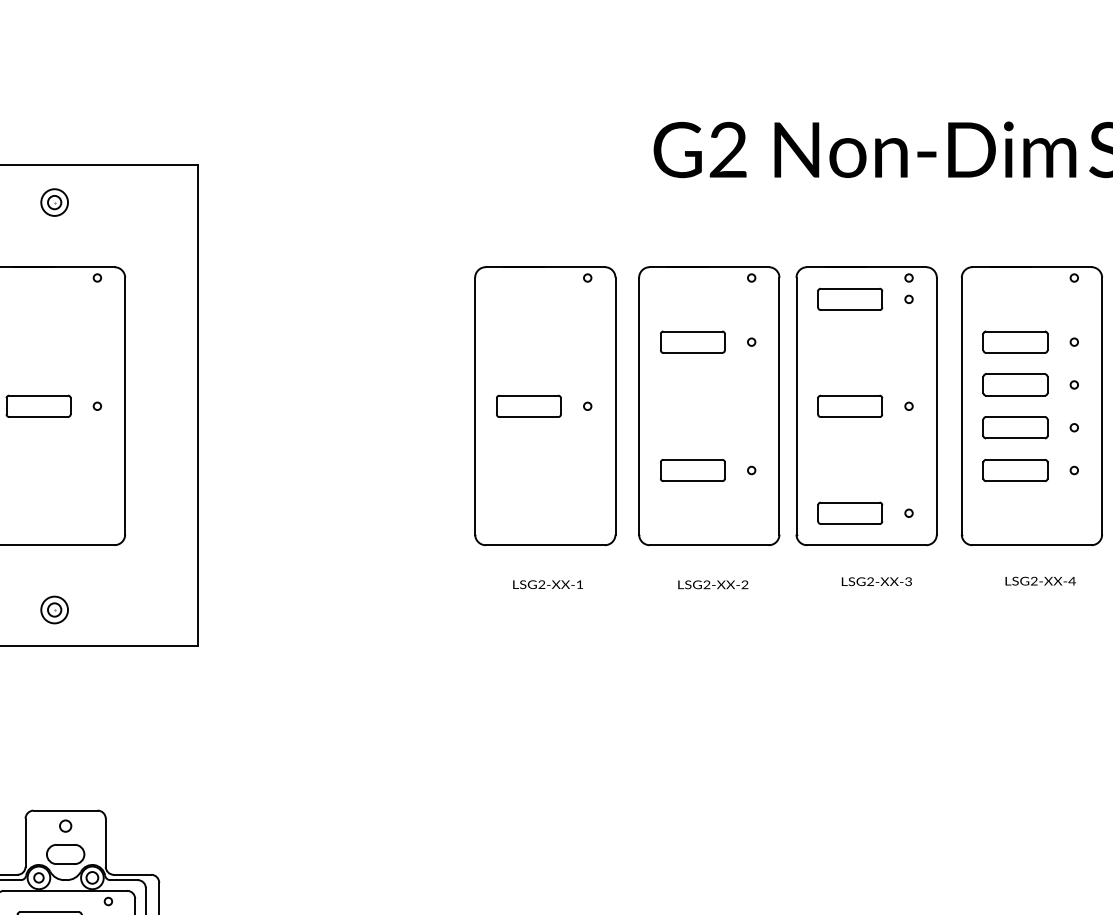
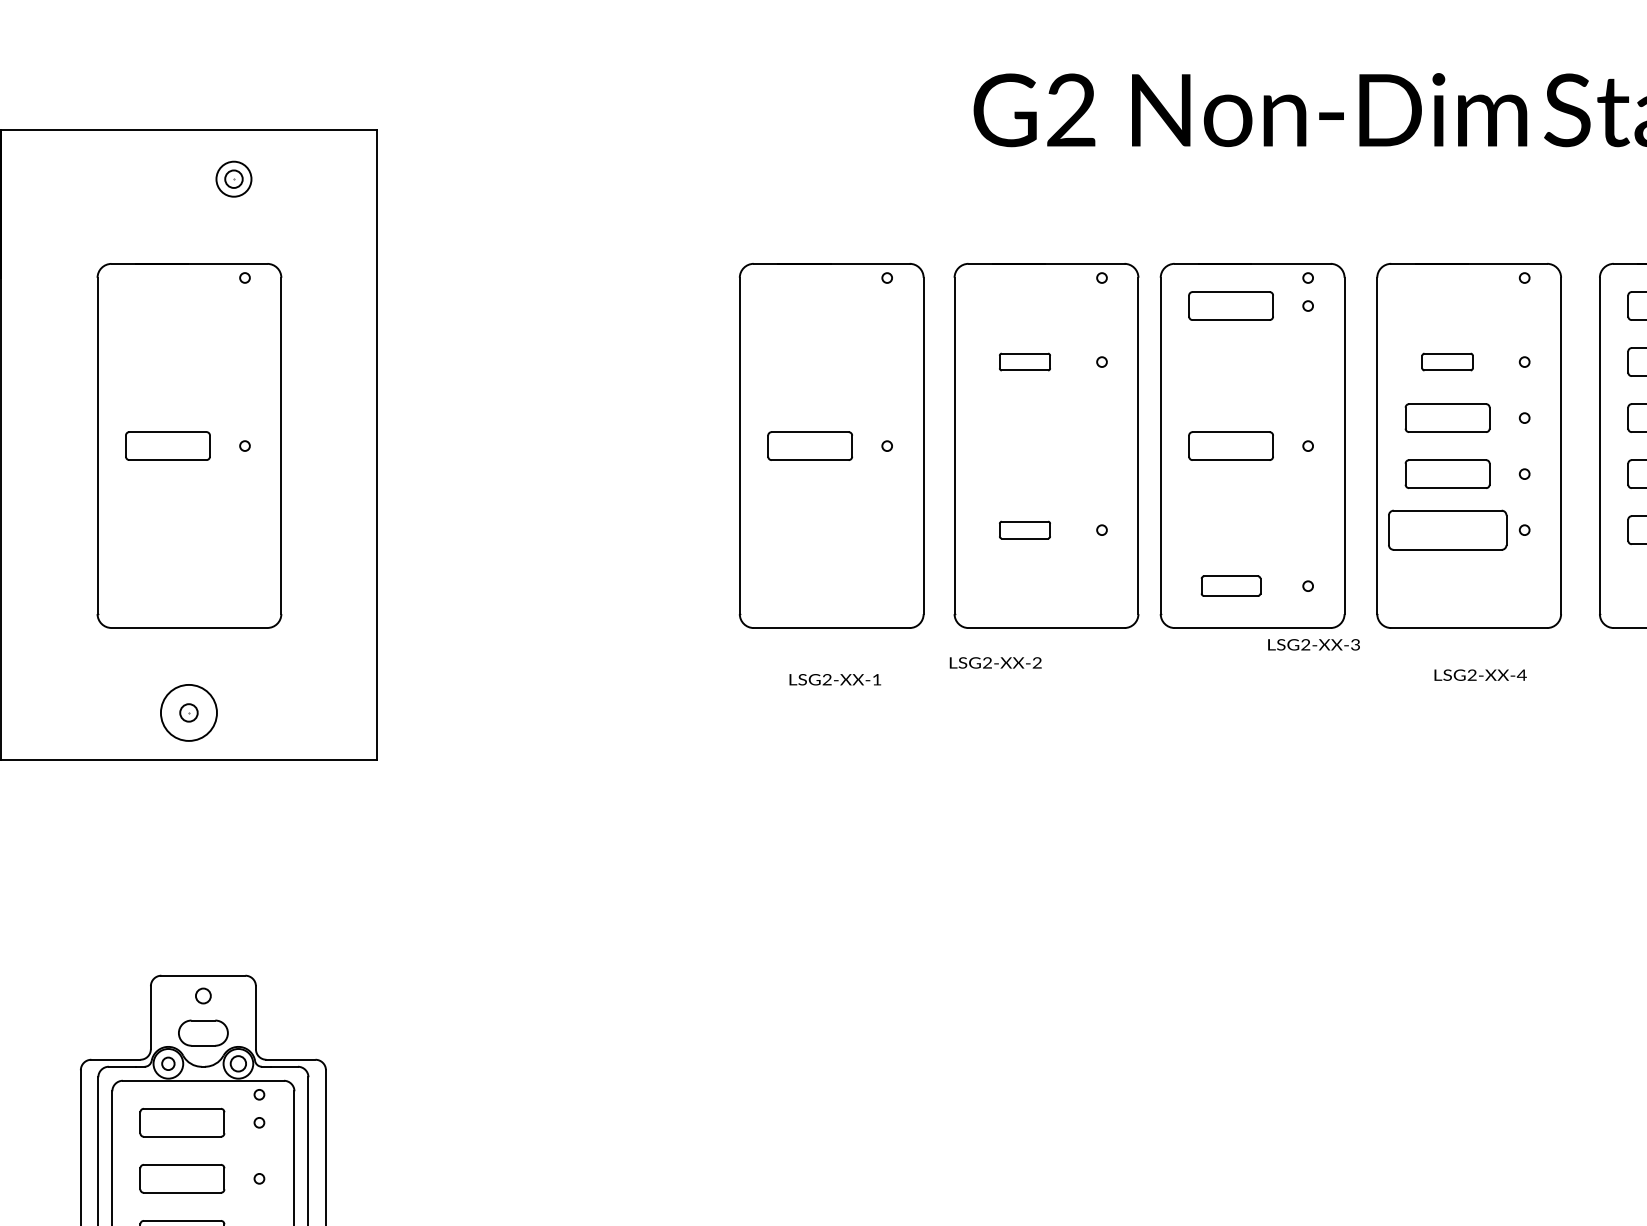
part: (54, 202) -> (233, 178), moved
part: (692, 341) -> (1024, 361), size x0.6
part: (1015, 341) -> (1447, 361), size x0.6
part: (692, 469) -> (1024, 529), size x0.6
part: (1015, 469) -> (1447, 529), size x1.4
part: (849, 512) -> (1230, 585), size x0.7
text: (876, 581) -> (1313, 644), moved
text: (713, 584) -> (995, 662), moved
circle: (54, 609) -> (188, 712), size x1.6

